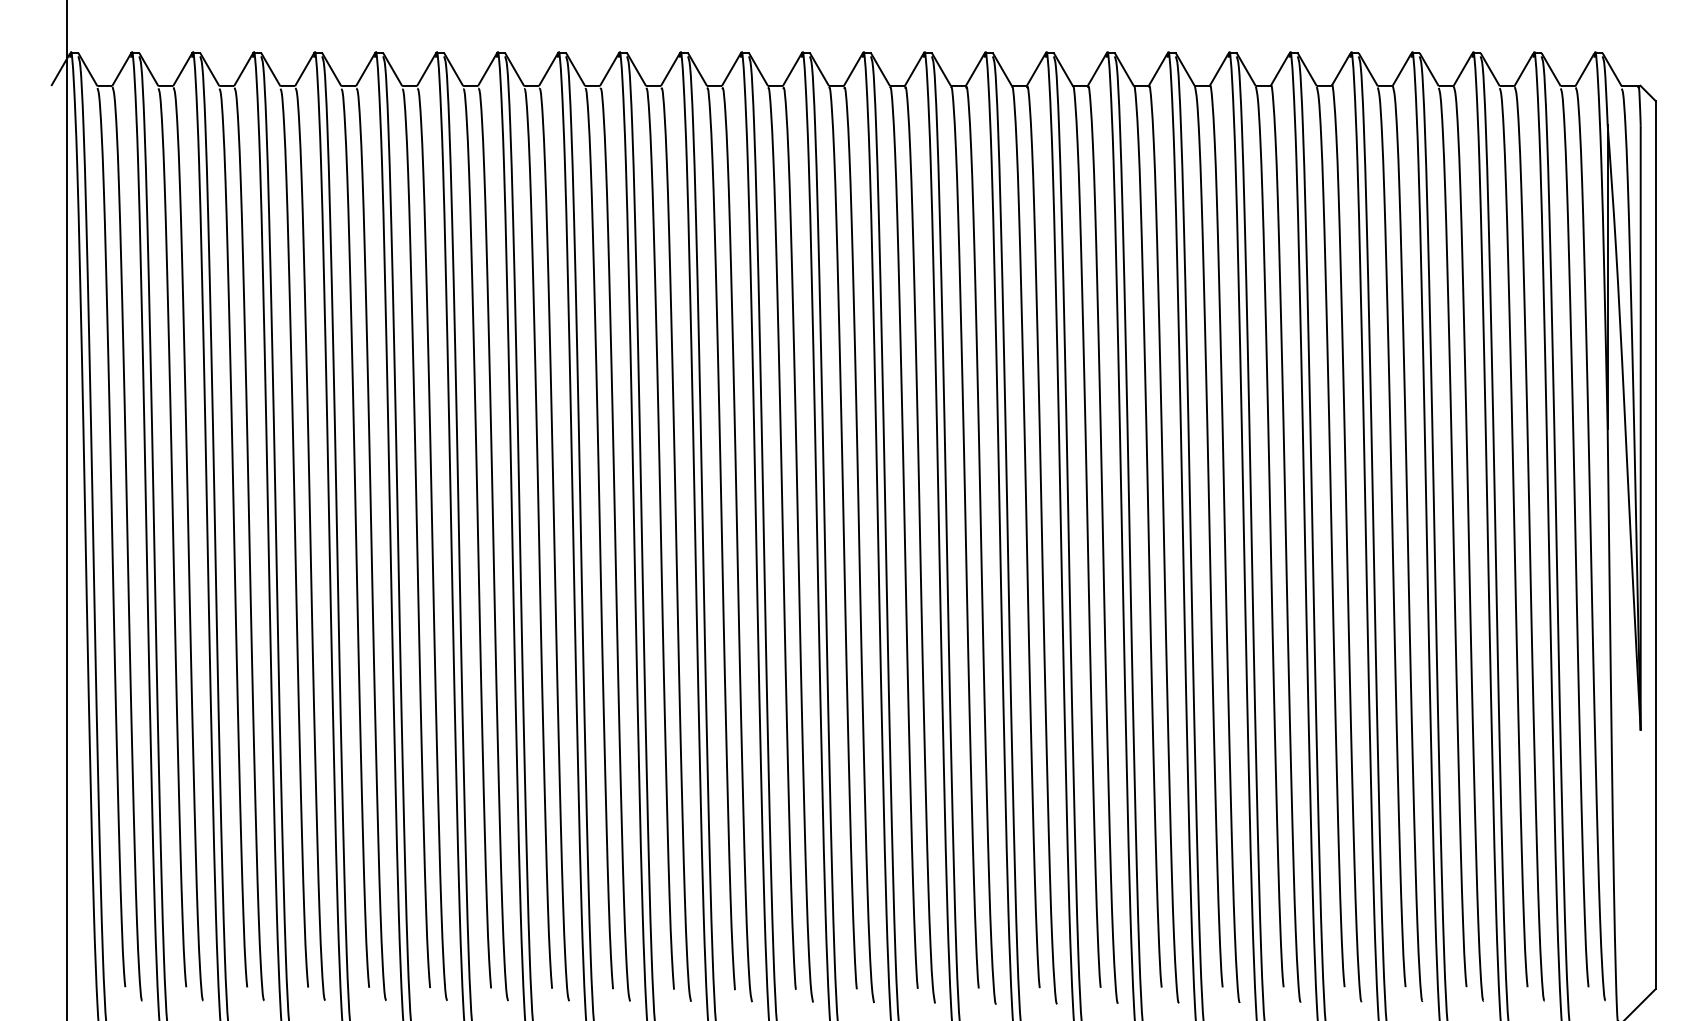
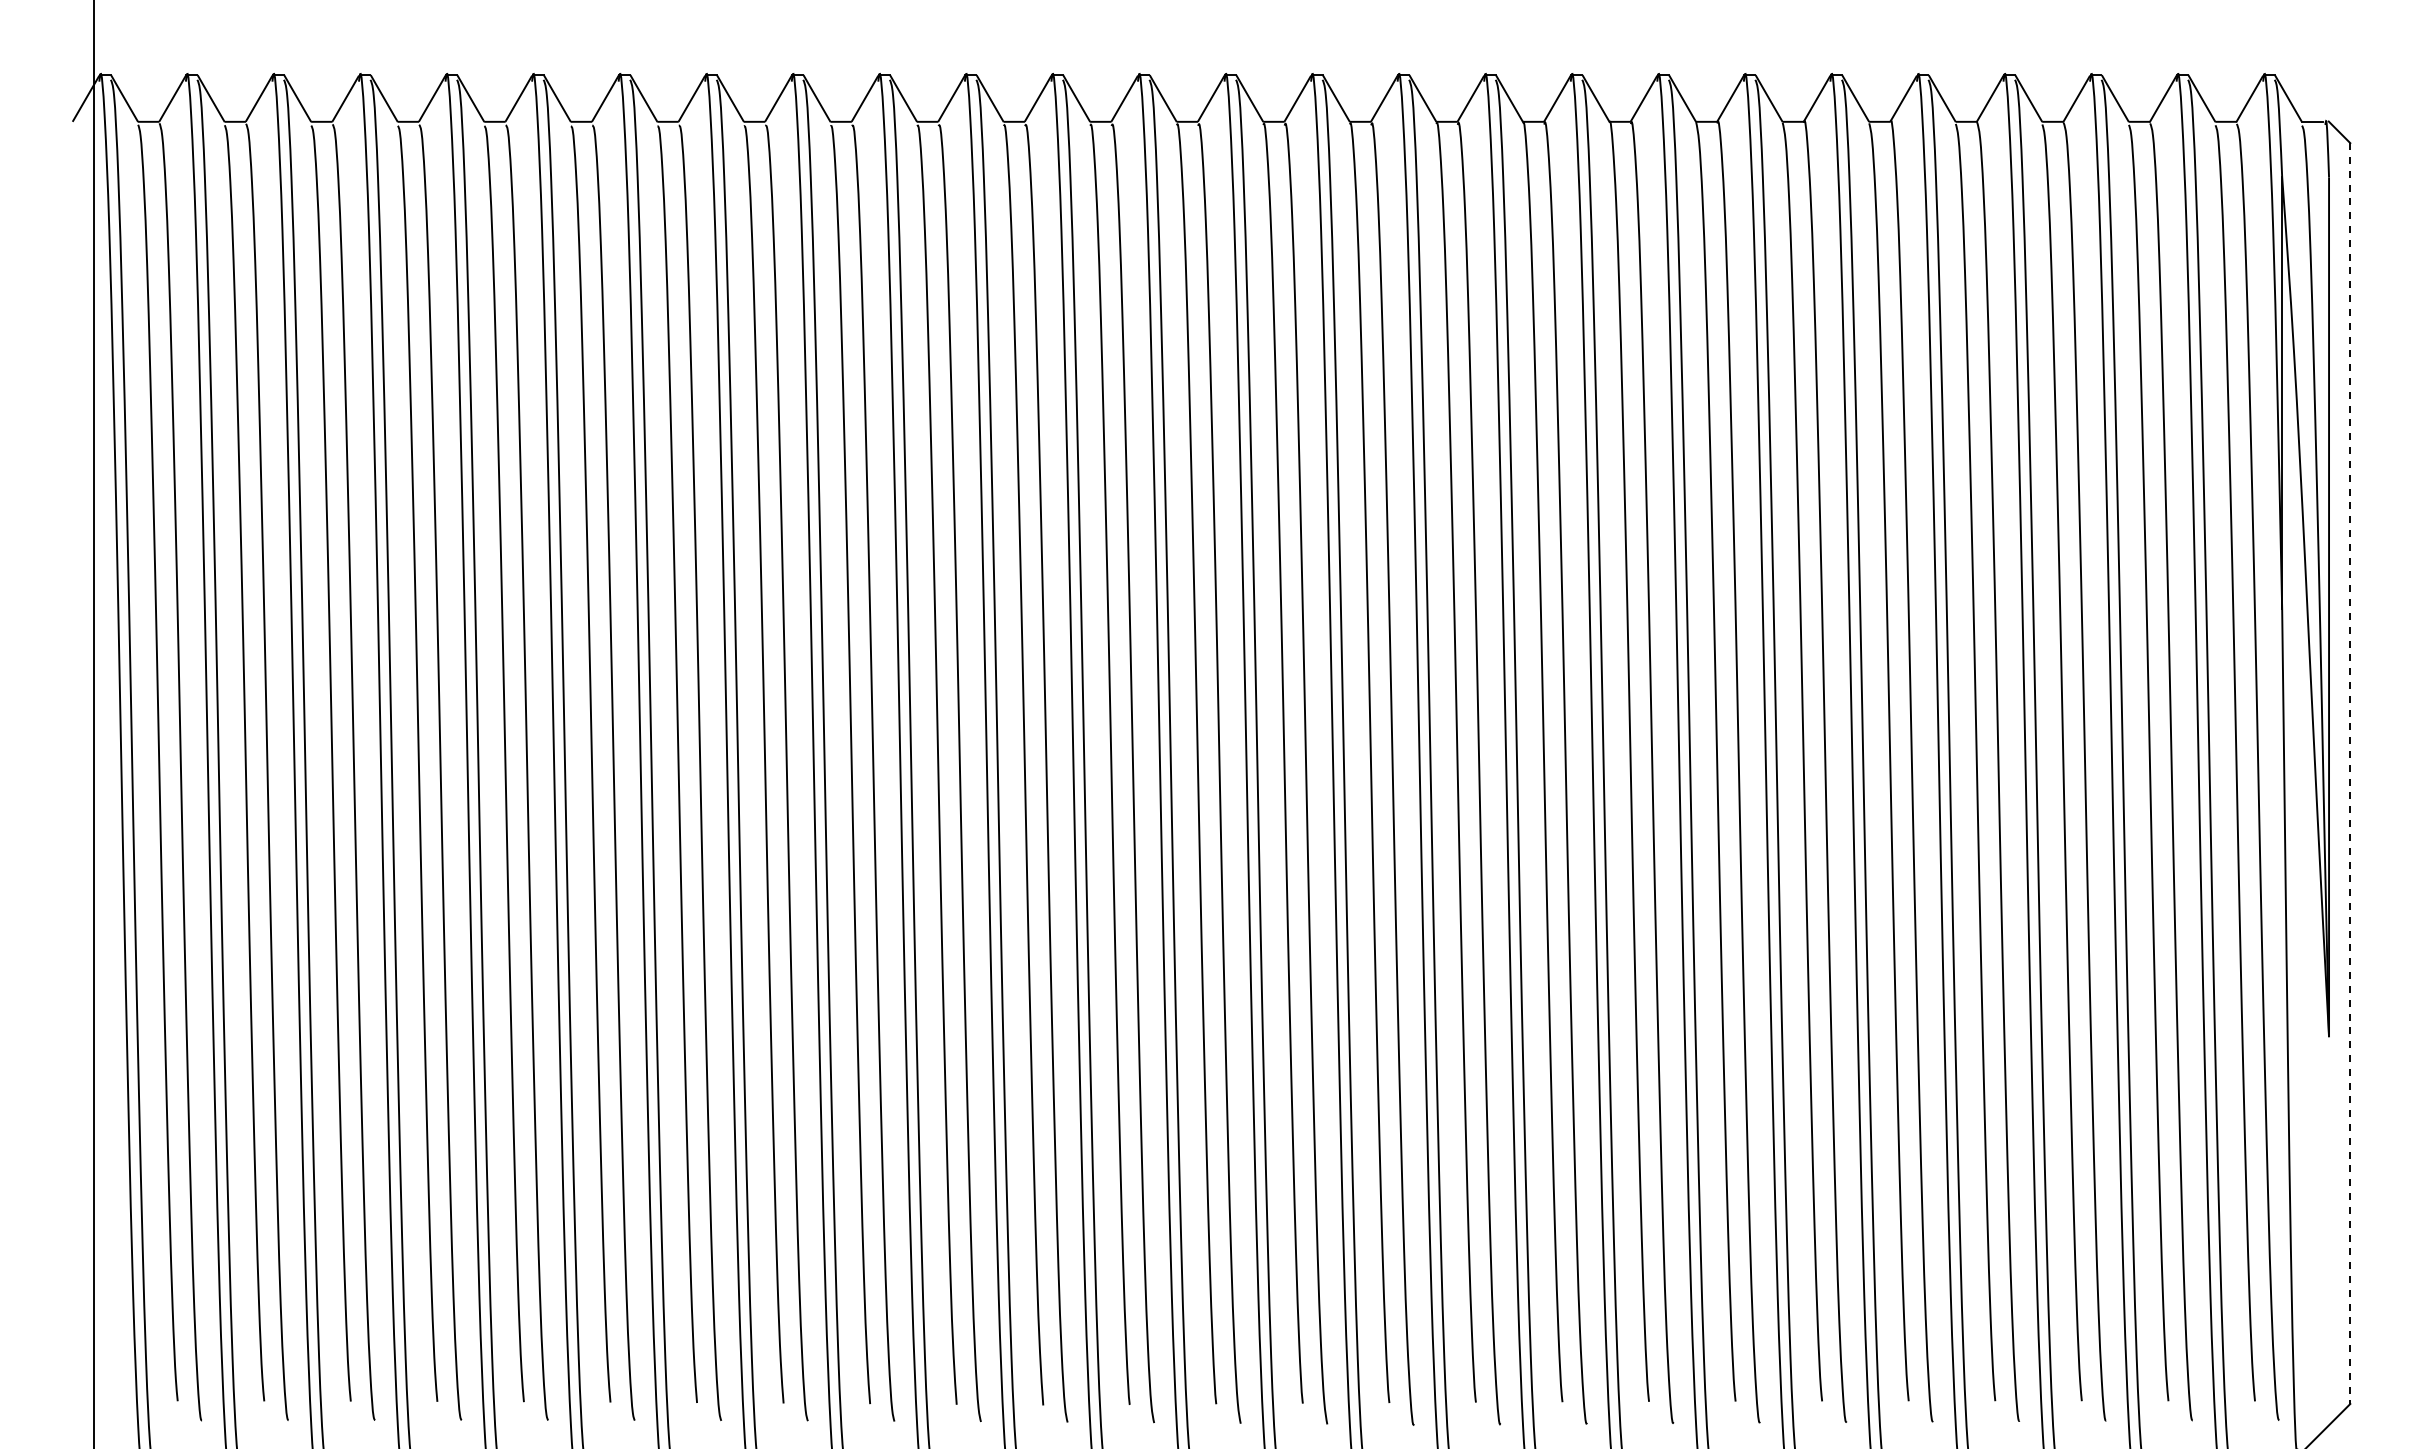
line: (1655, 545) -> (2350, 774), solid -> dashed

